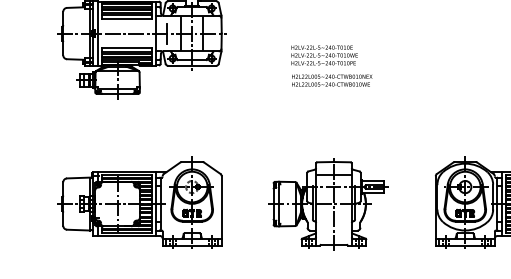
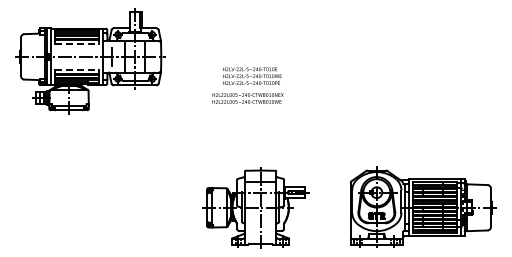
line: (127, 19) -> (77, 44), solid -> dashed
line: (127, 47) -> (77, 69), solid -> dashed
text: (331, 80) -> (247, 98), moved
part: (139, 202) -> (88, 206), removed

